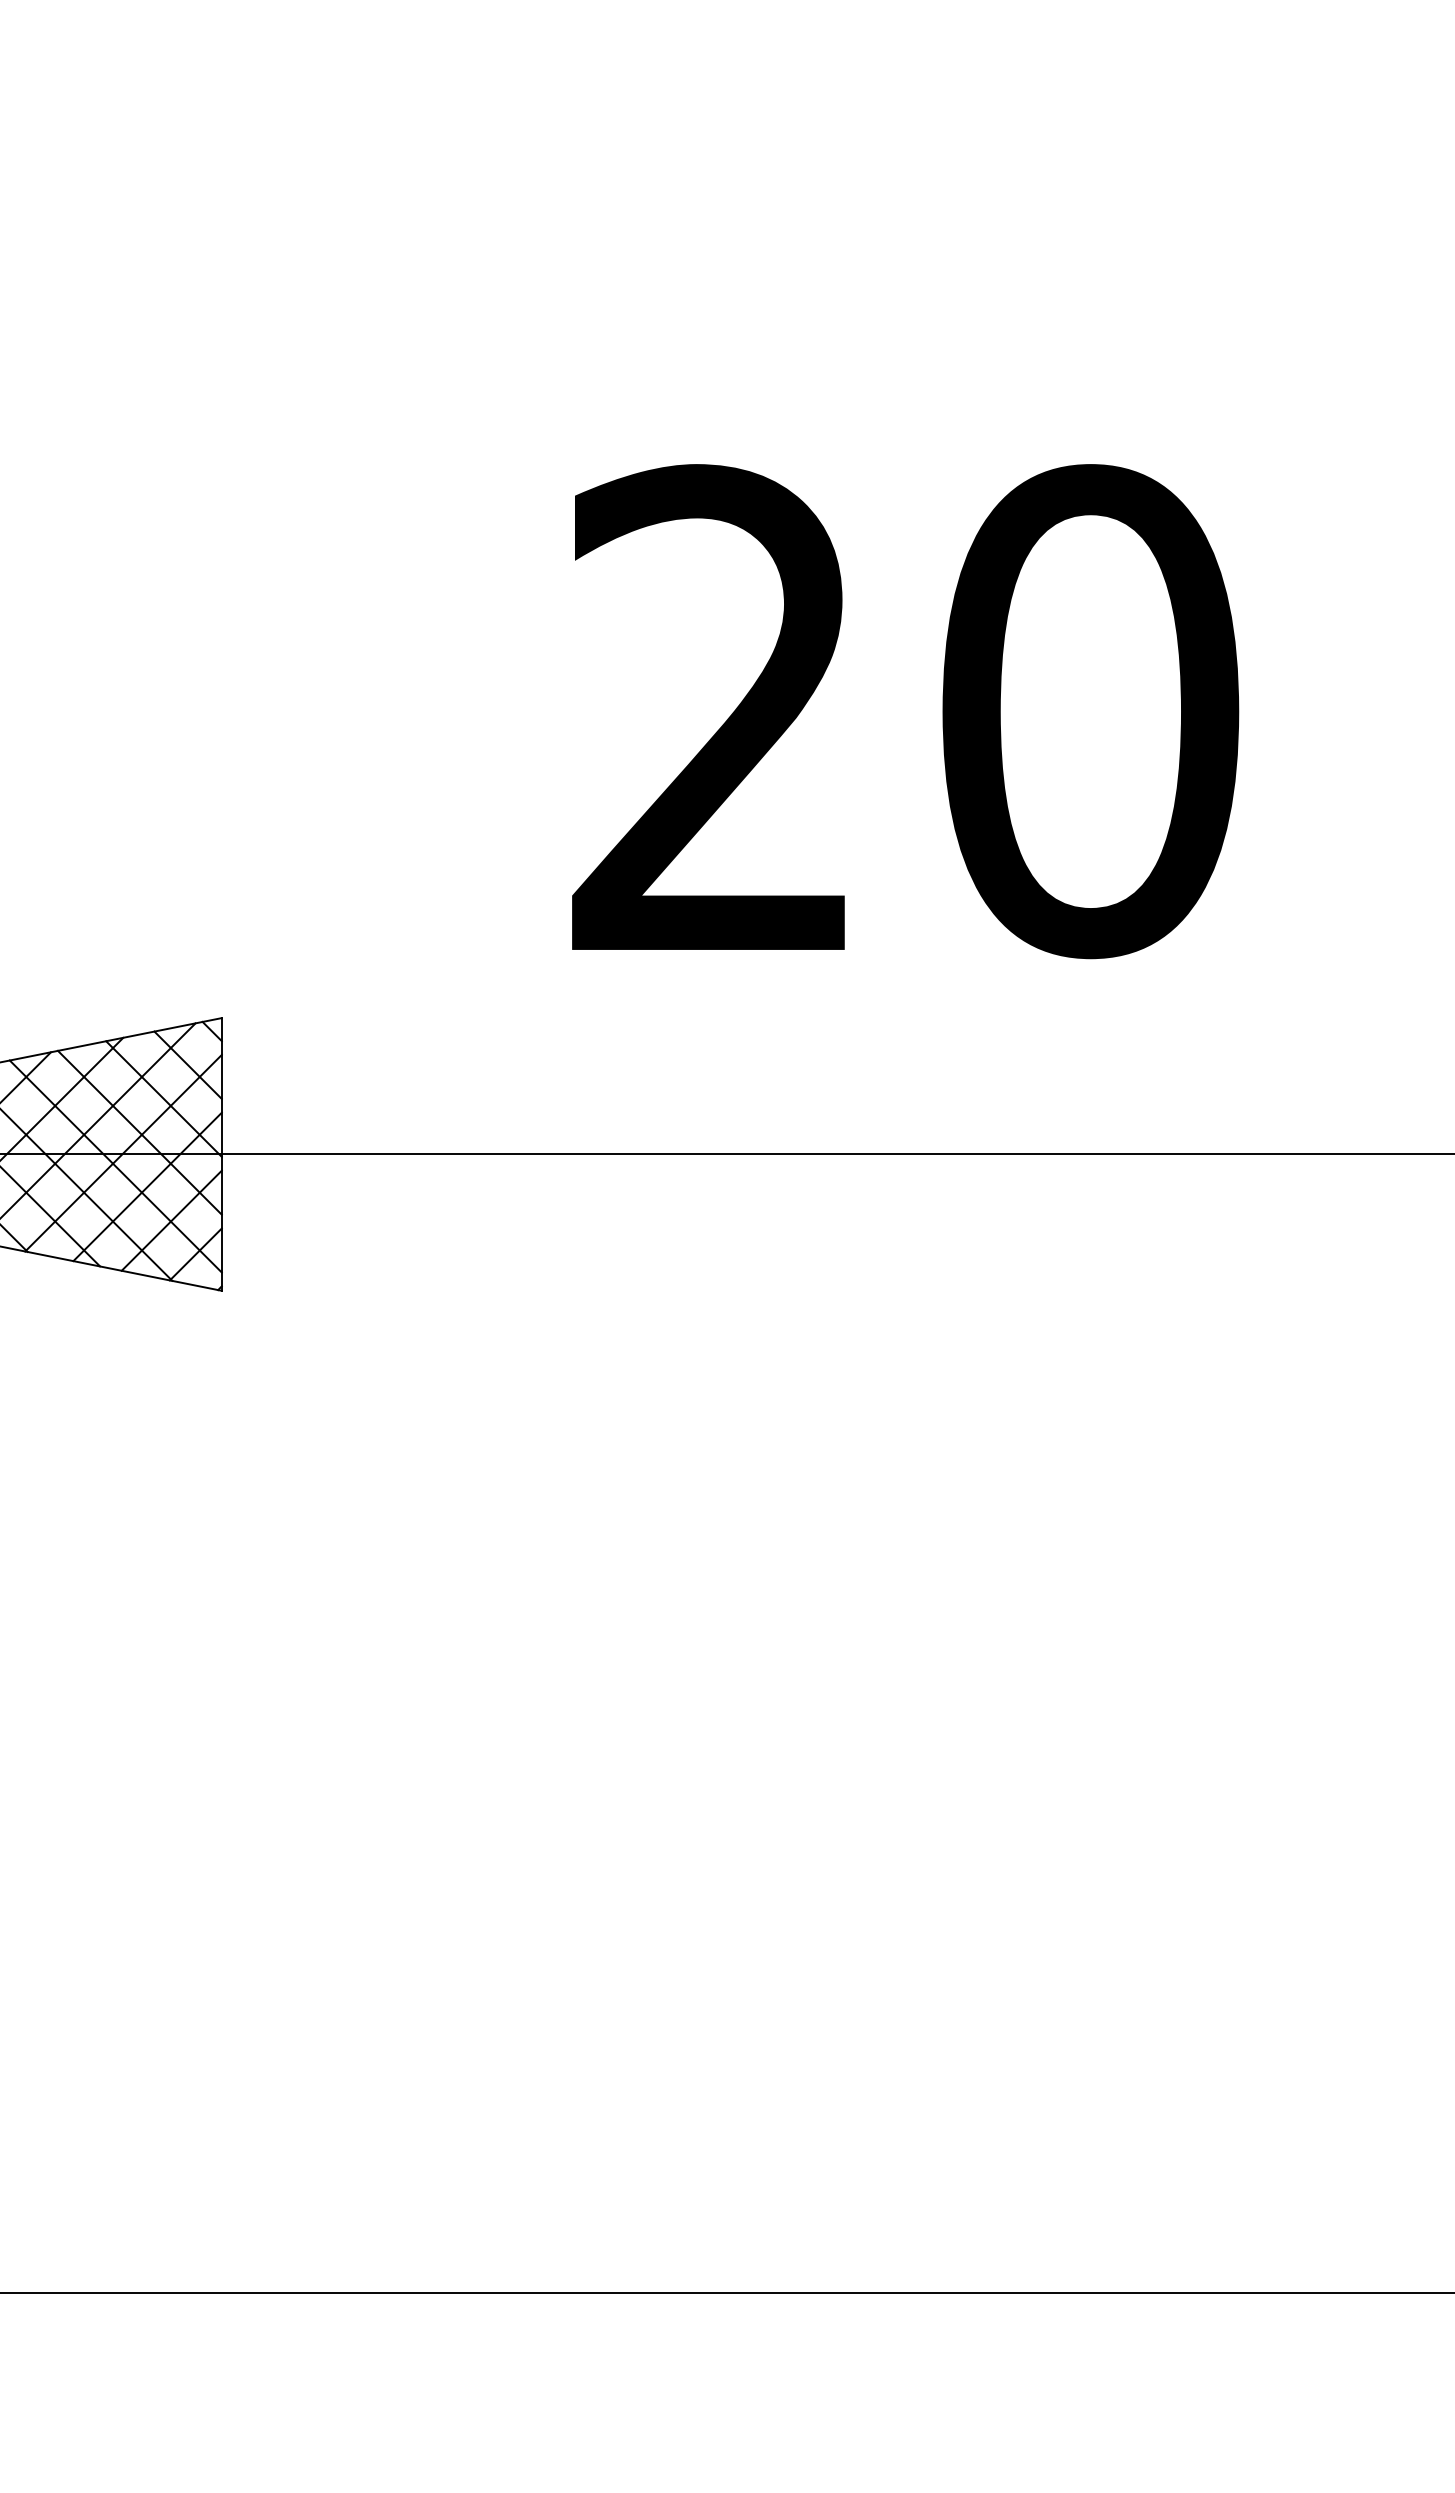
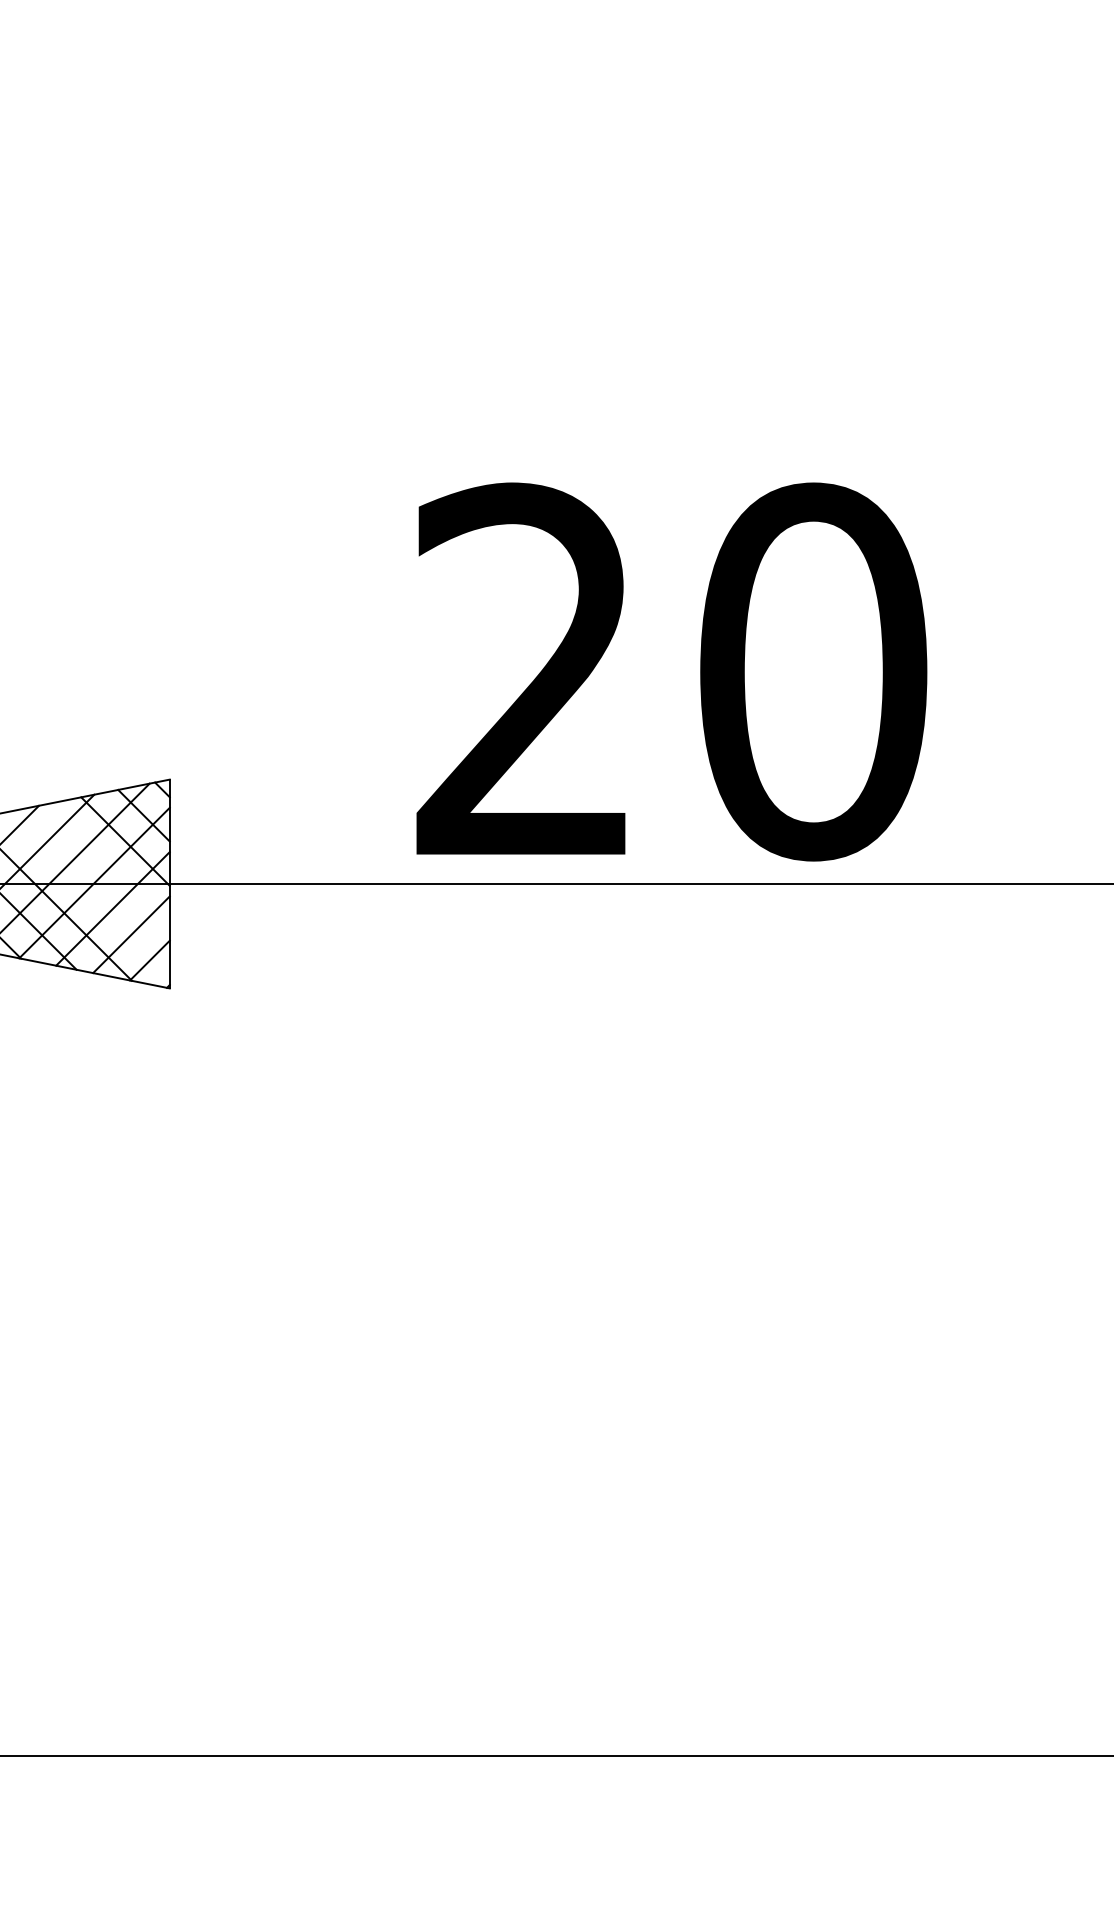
text: (905, 711) -> (671, 671), moved
line: (139, 1132) -> (106, 867), removed
line: (115, 1166) -> (88, 893), removed

